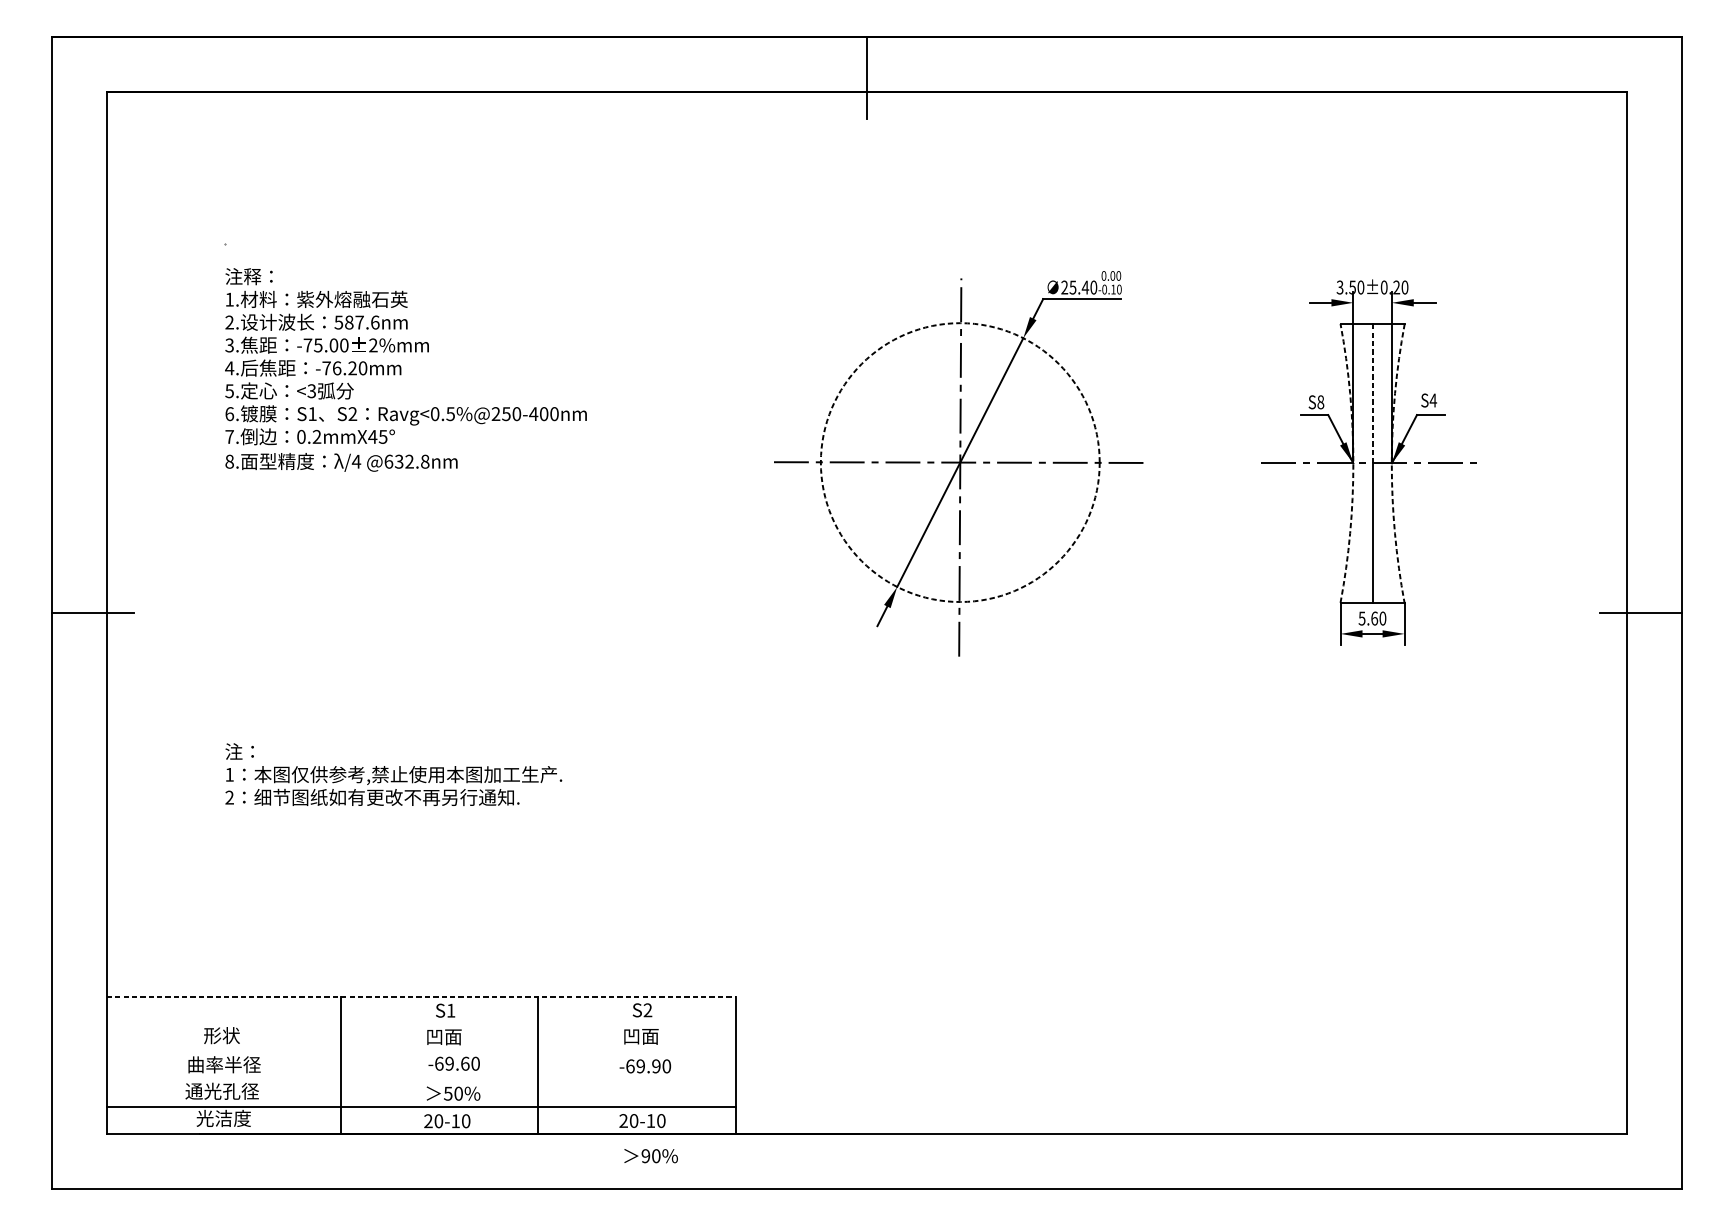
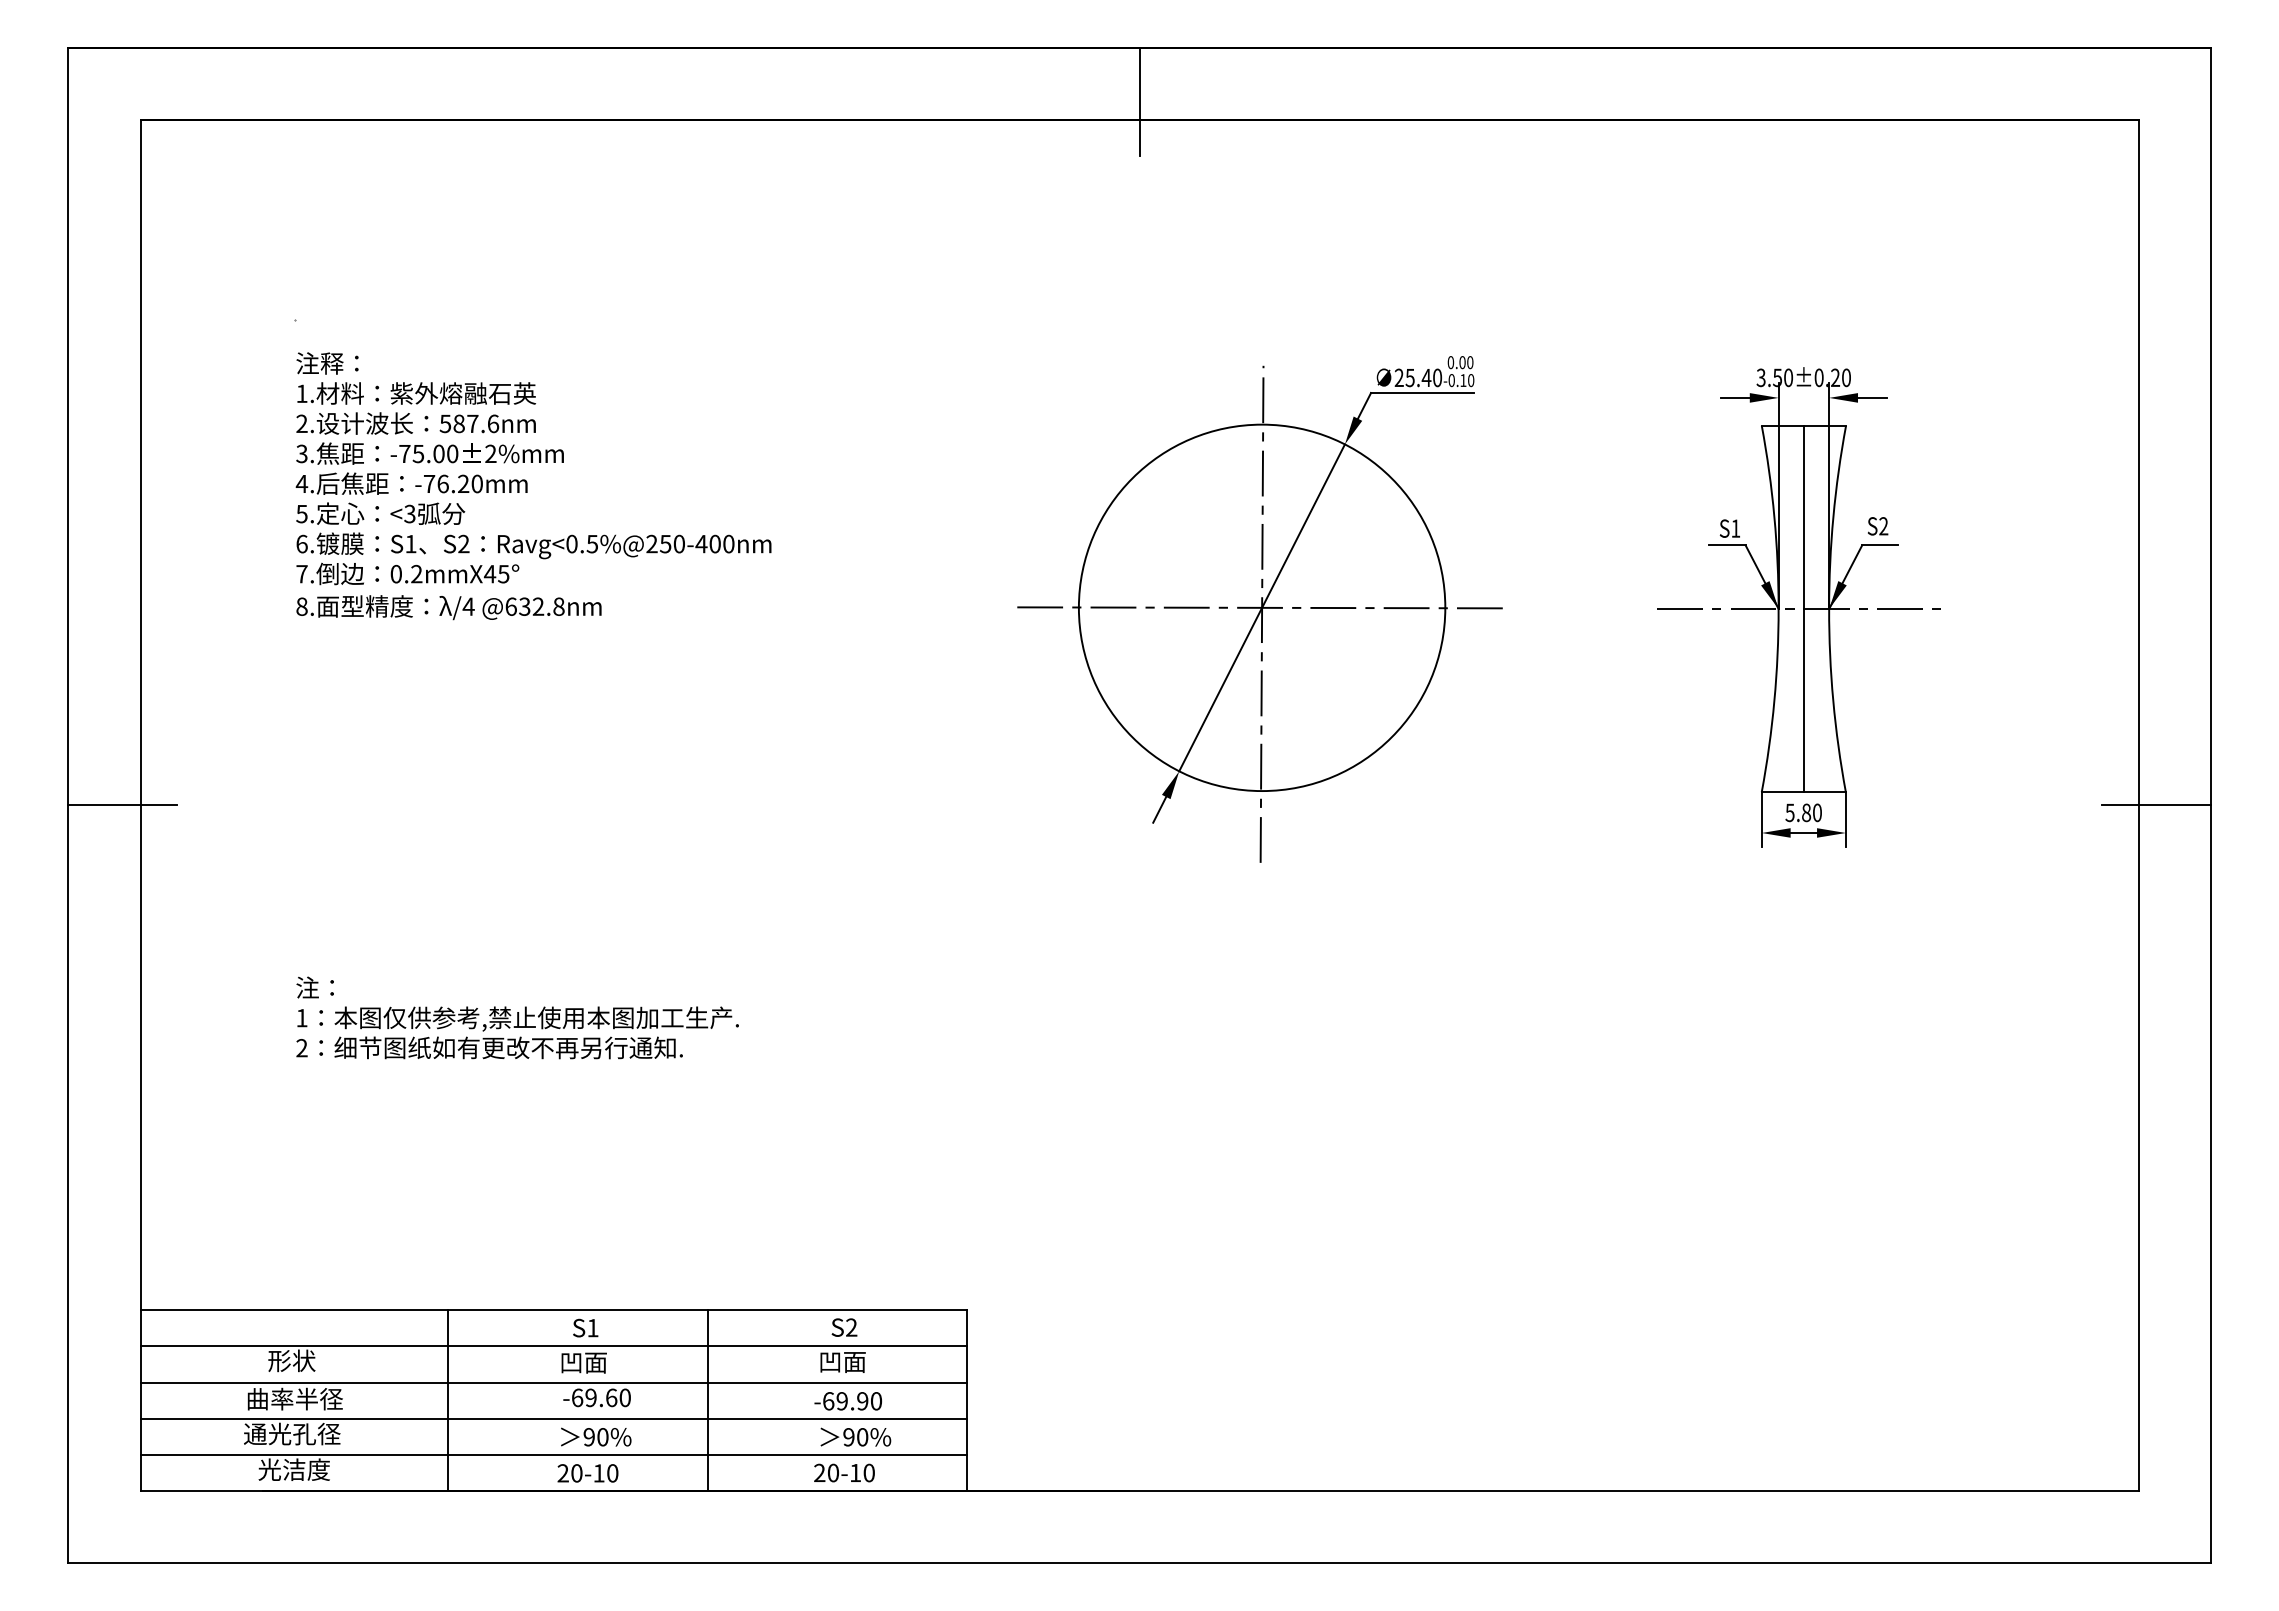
line: (1372, 393) -> (1803, 517), dashed -> solid
text: (1433, 400) -> (1883, 526), S4 -> S2
text: (1320, 402) -> (1735, 528), S8 -> S1
circle: (959, 462) -> (1261, 607), dashed -> solid
arc: (1353, 463) -> (1778, 608), dashed -> solid
arc: (1392, 463) -> (1829, 608), dashed -> solid
text: (1374, 618) -> (1806, 812), 5.60 -> 5.80
line: (421, 997) -> (554, 1310), dashed -> solid
line: (421, 1024) -> (553, 1346), added
line: (421, 1052) -> (553, 1382), added
line: (421, 1079) -> (553, 1418), added
text: (447, 1093) -> (588, 1437), 50% -> 90%
text: (650, 1155) -> (855, 1436), moved

